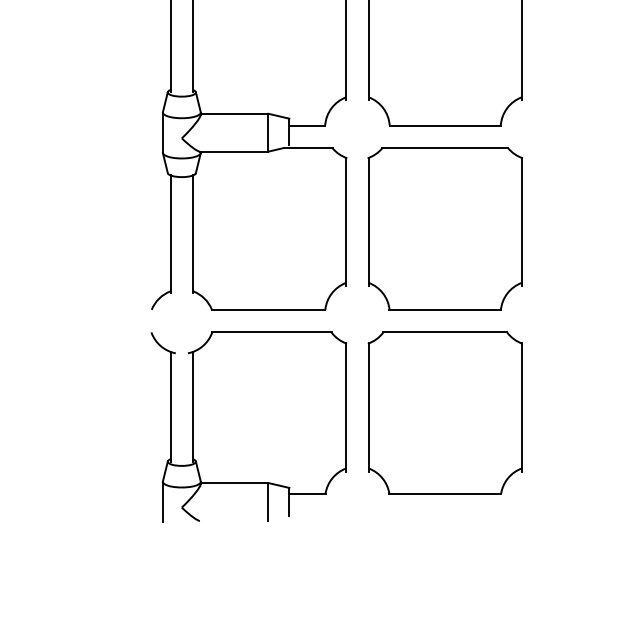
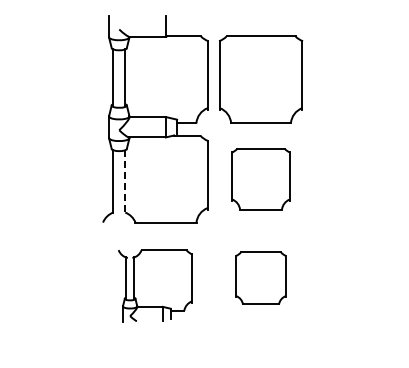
part: (444, 229) -> (260, 179), size x0.7
line: (193, 233) -> (125, 181), solid -> dashed
part: (444, 413) -> (260, 278), size x0.6
part: (249, 426) -> (155, 285), size x0.7

